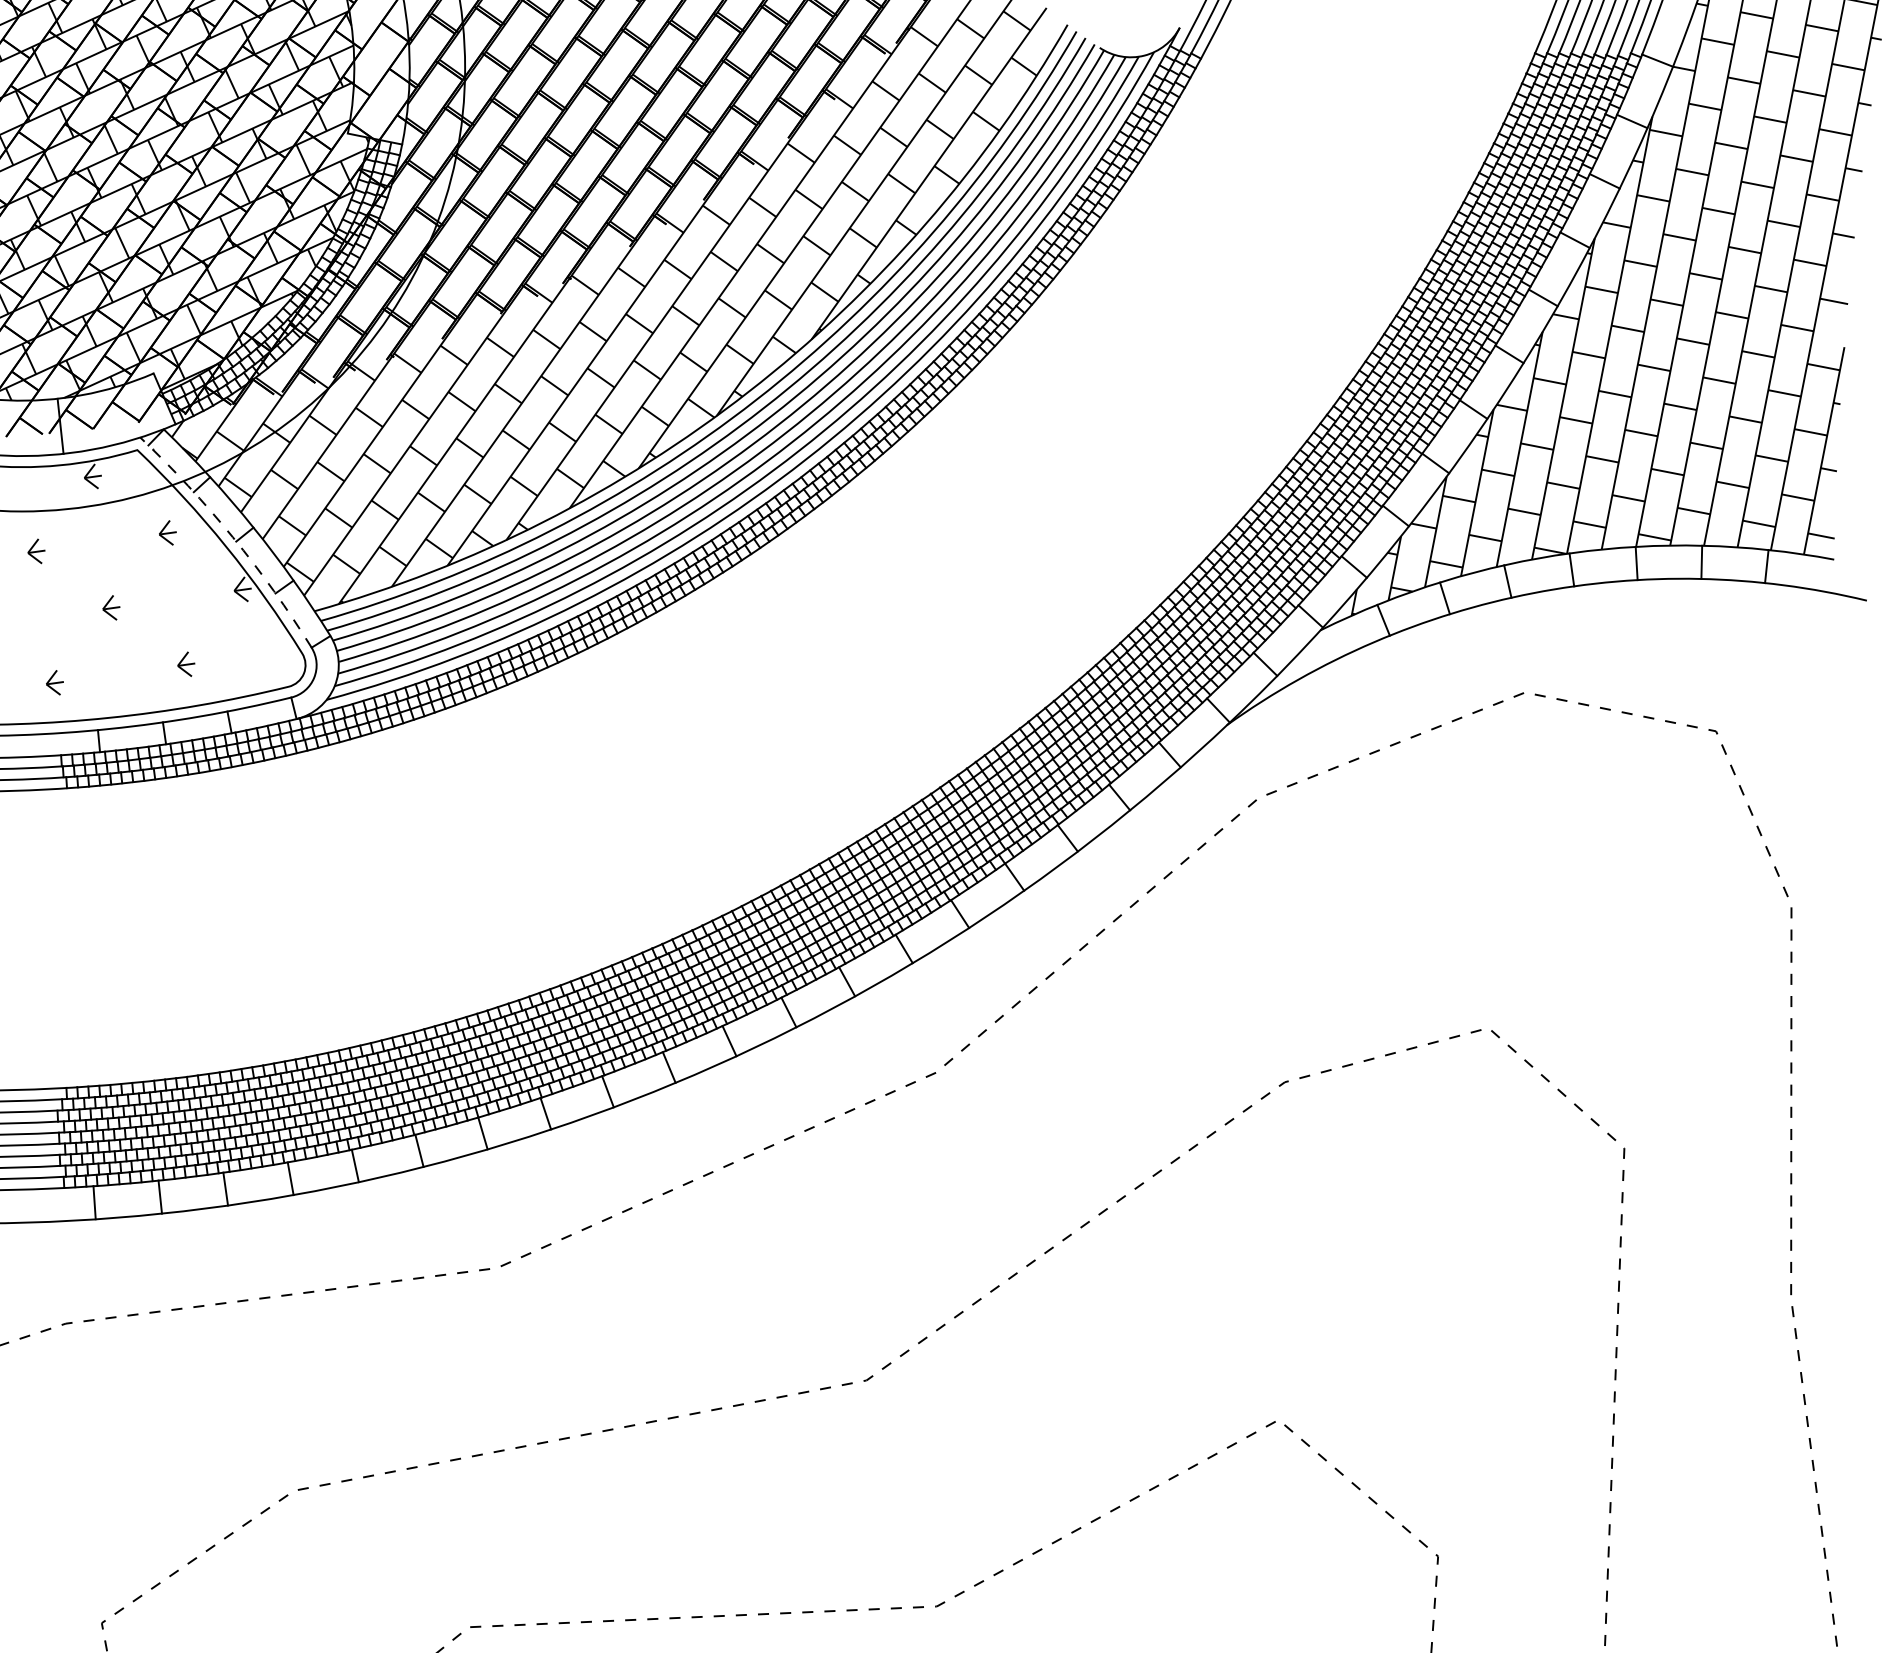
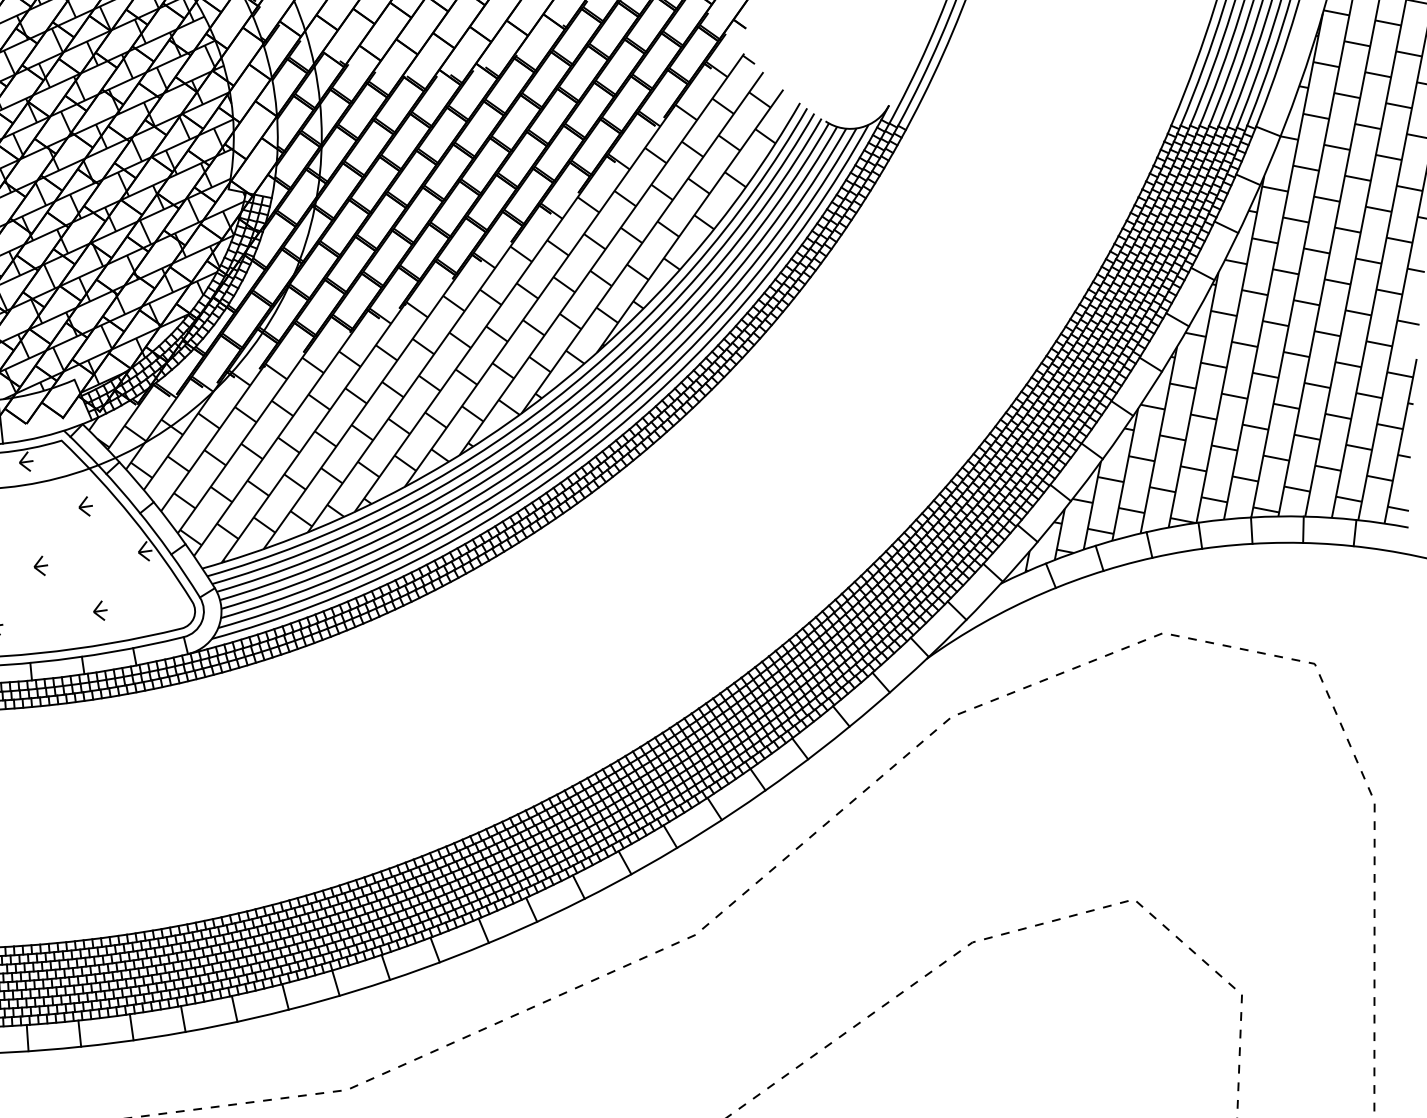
arc: (232, 537) -> (137, 510), dashed -> solid

